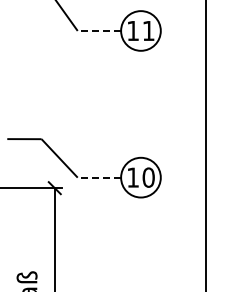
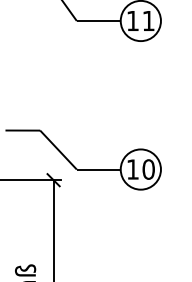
line: (99, 30) -> (98, 20), dashed -> solid
line: (99, 177) -> (98, 169), dashed -> solid

